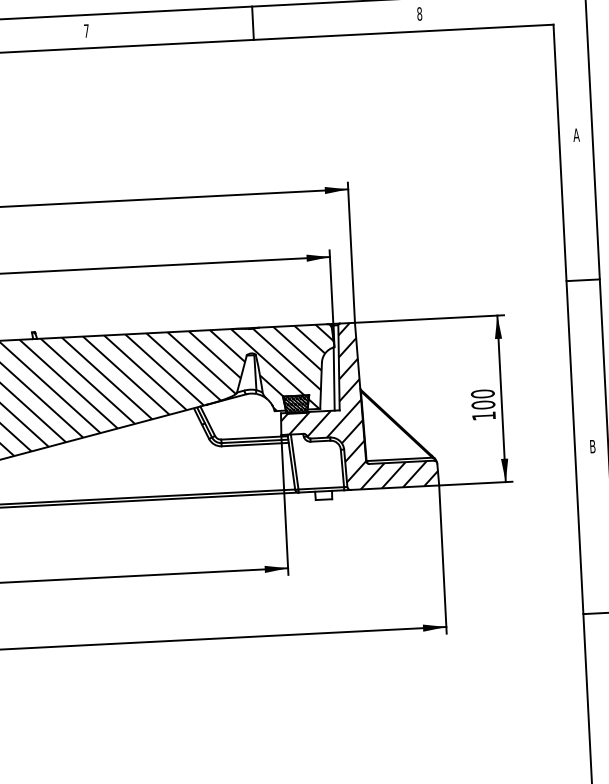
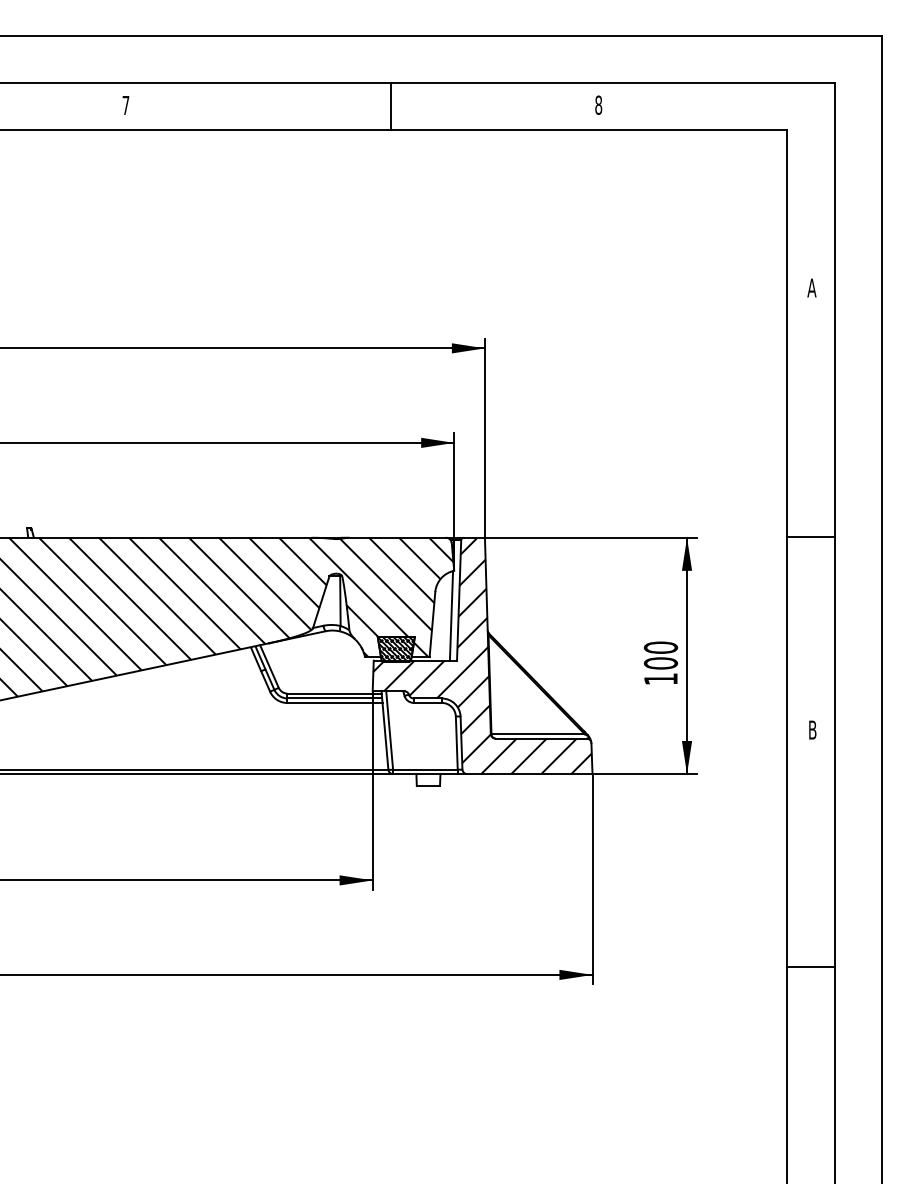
line: (253, 23) -> (391, 106), moved
line: (582, 279) -> (810, 536), moved

